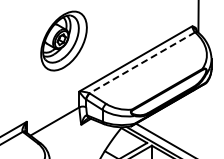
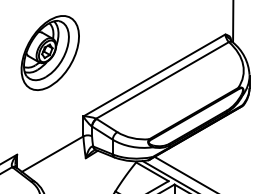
part: (63, 40) -> (49, 52), moved
line: (142, 62) -> (162, 79), dashed -> solid

